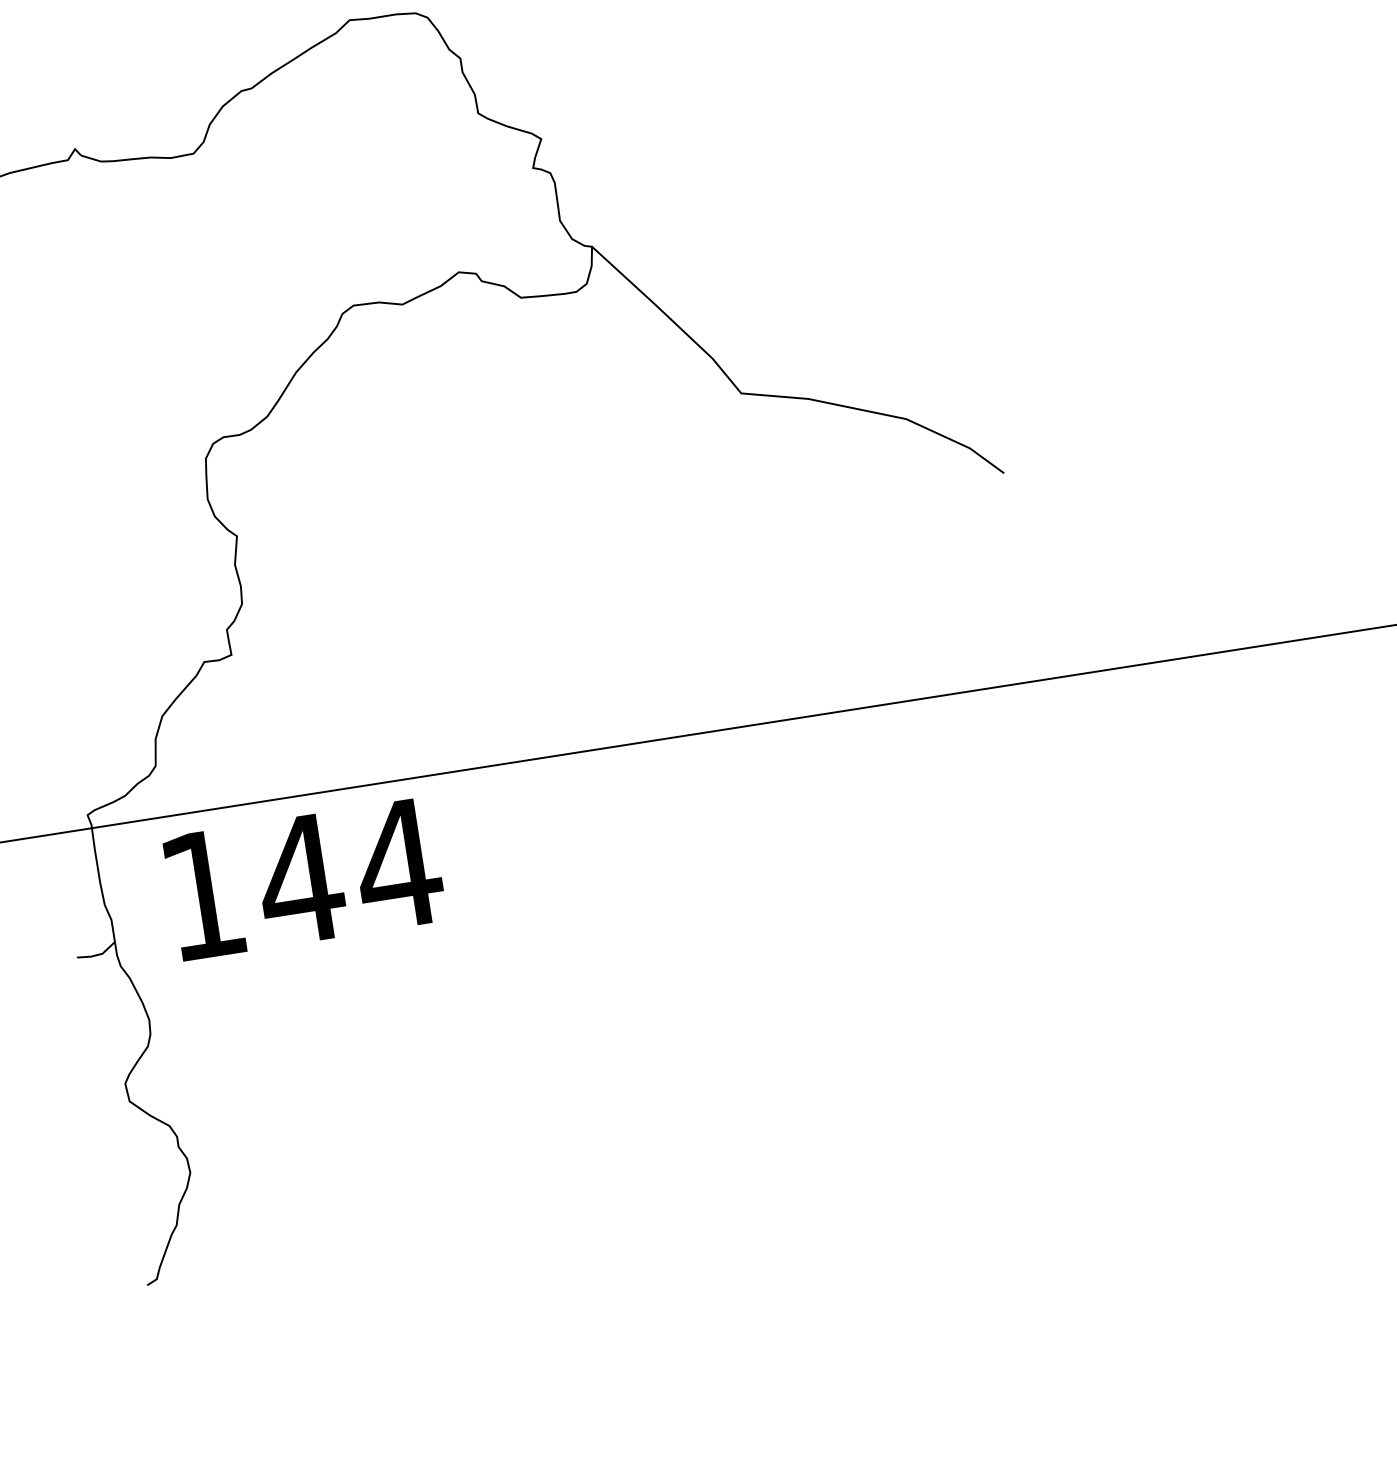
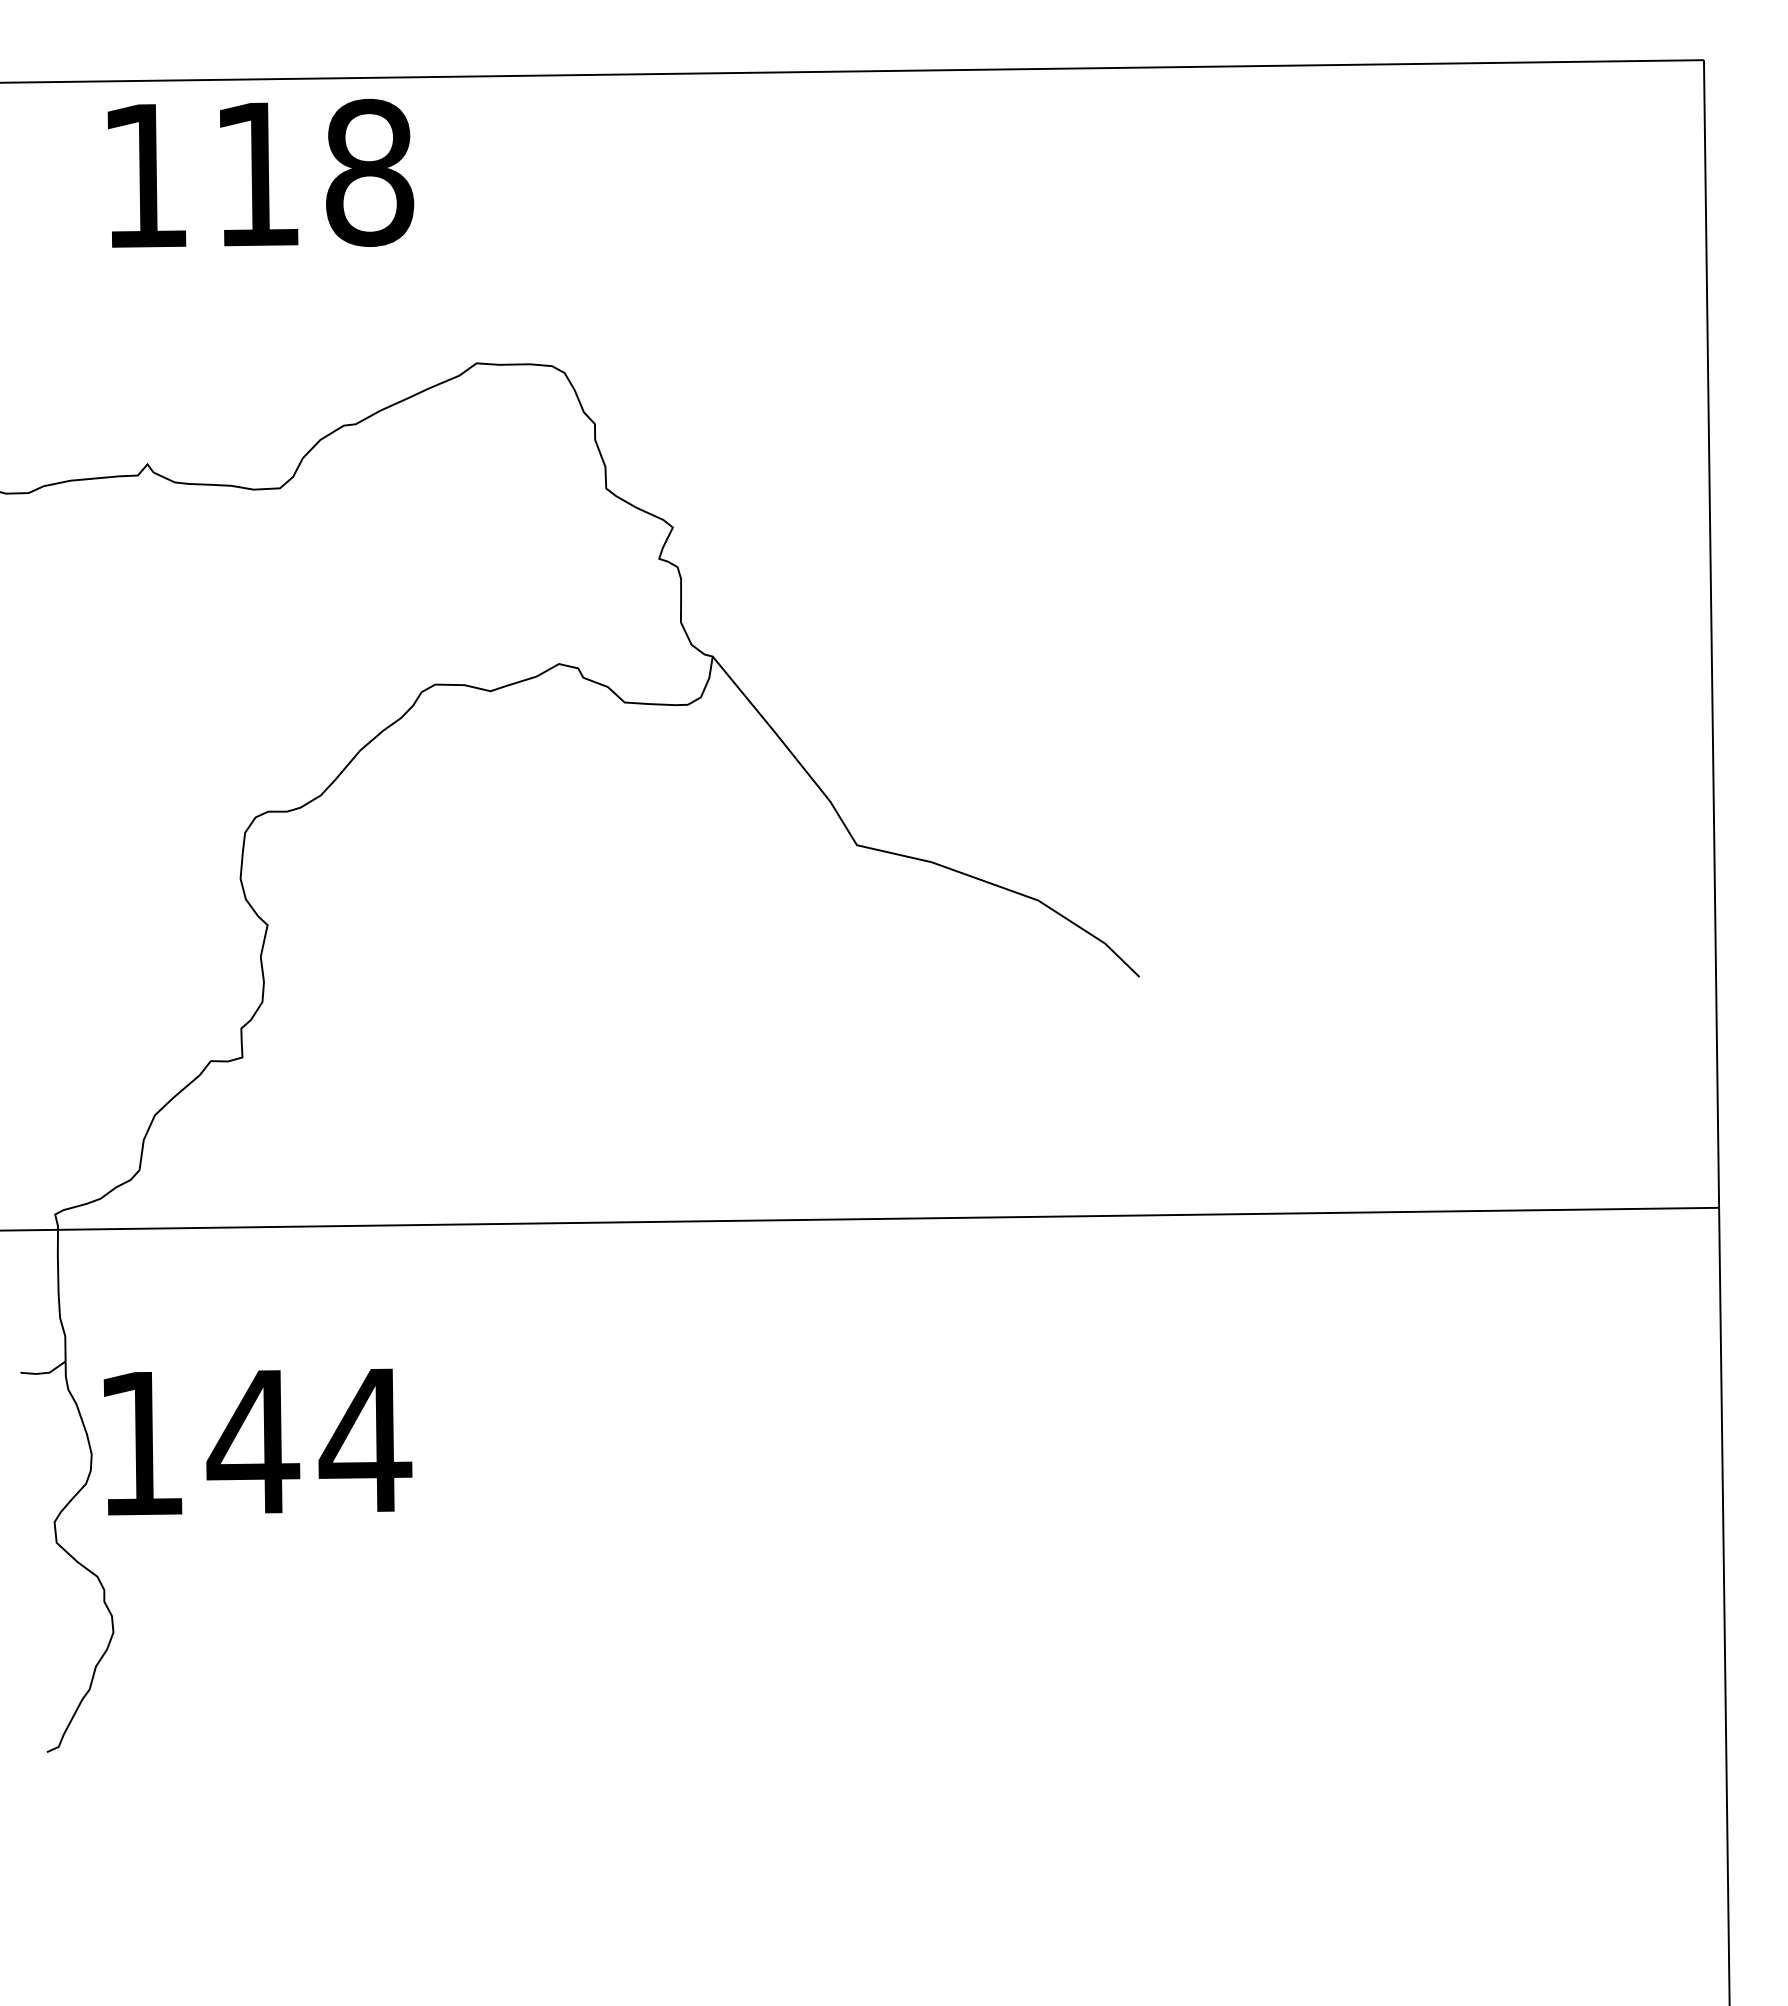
text: (304, 878) -> (257, 1441), moved

